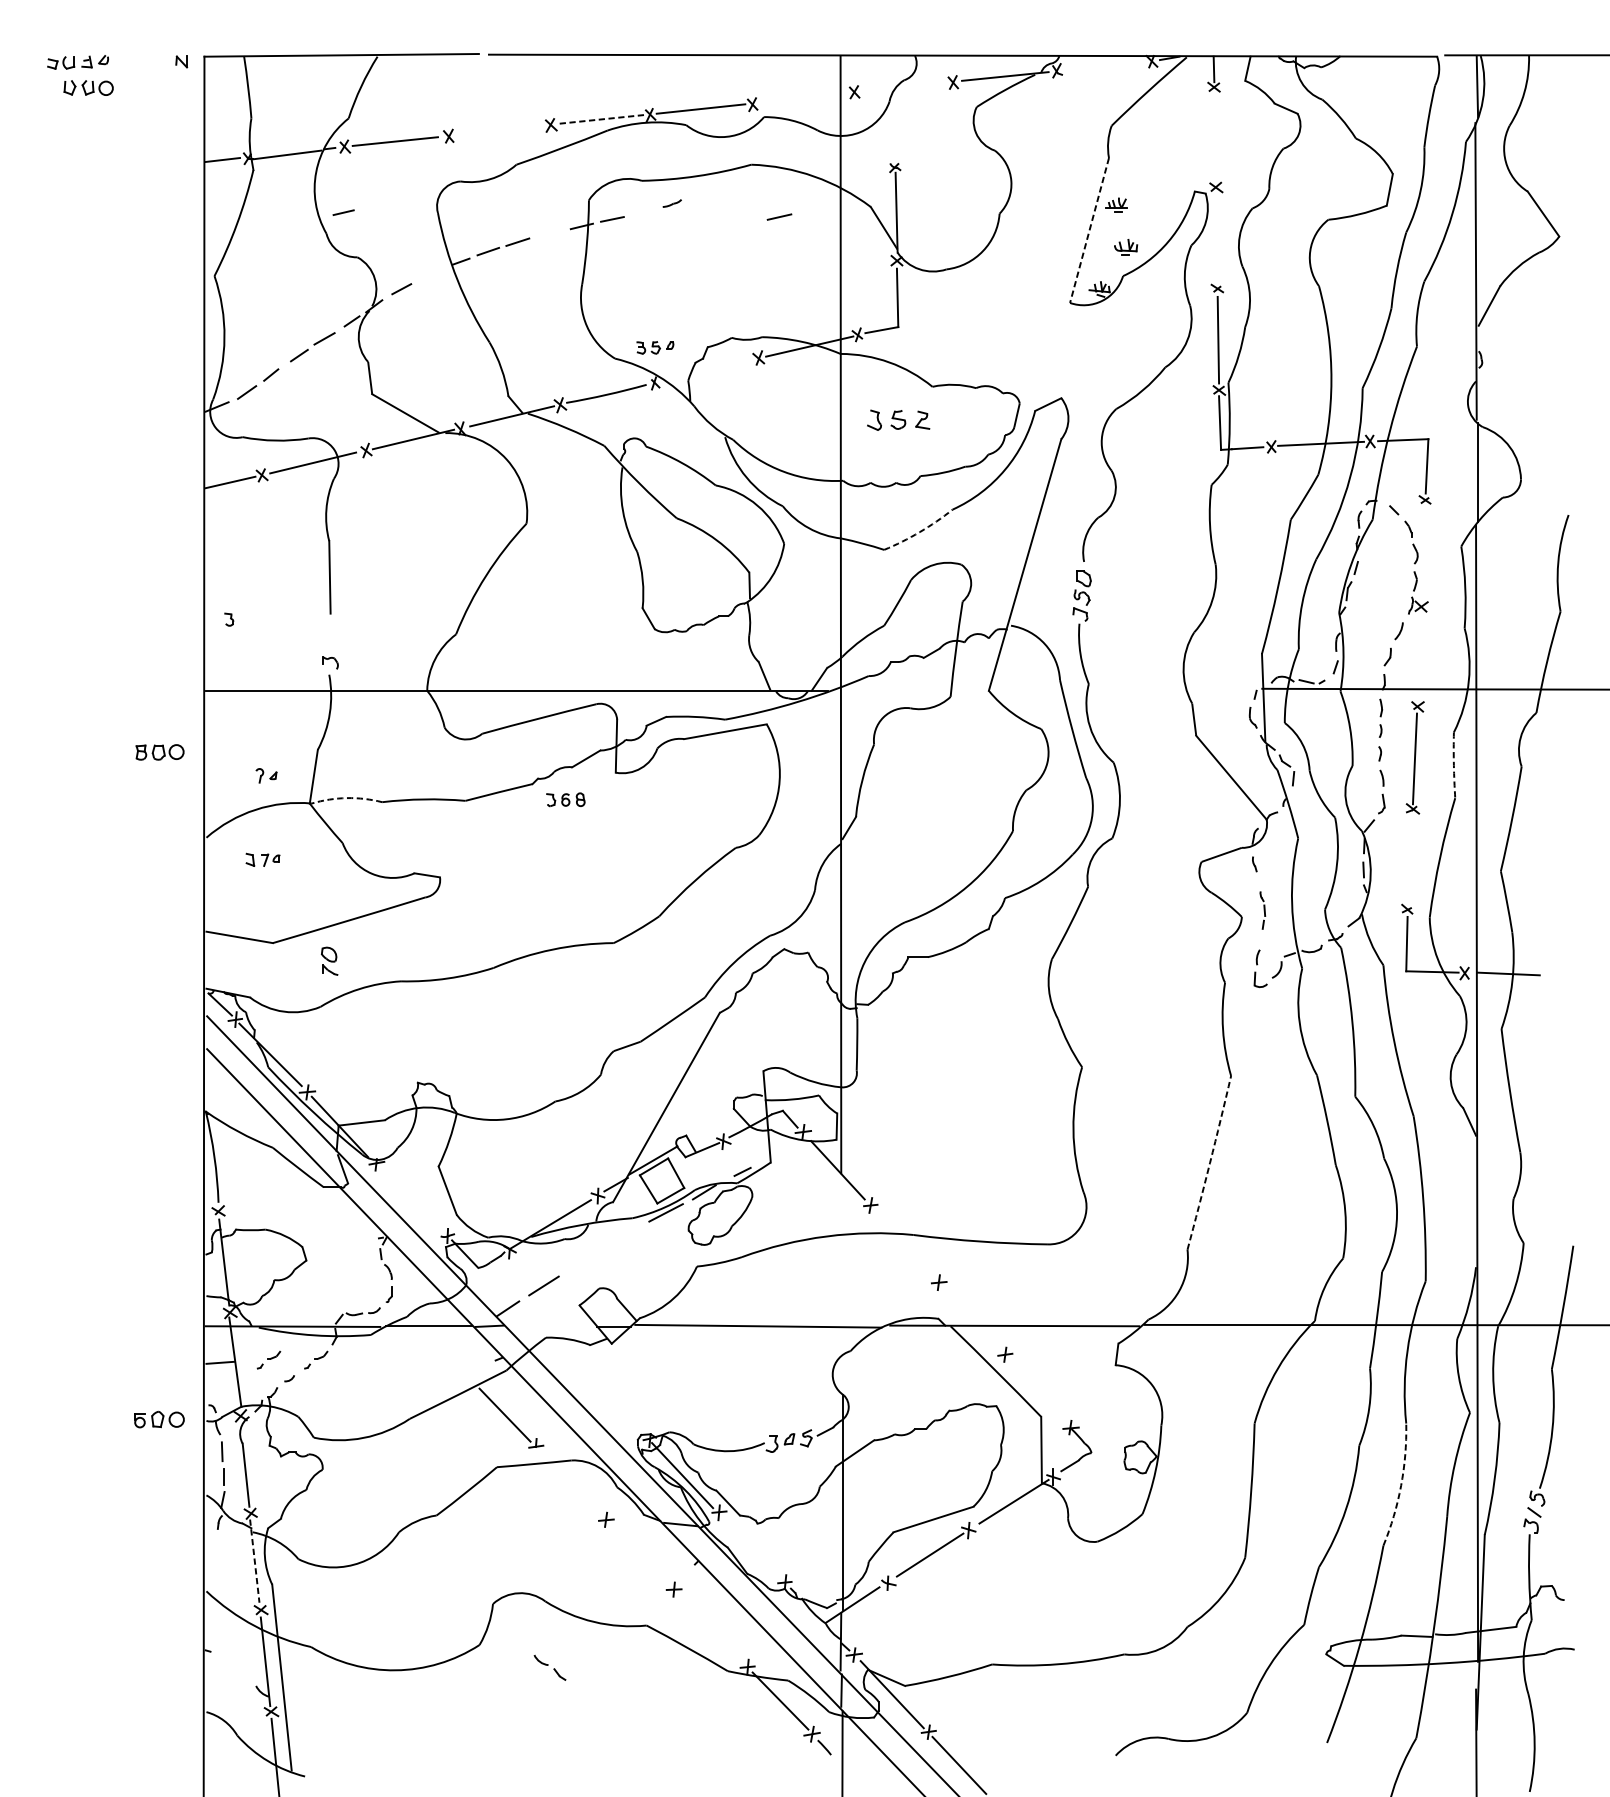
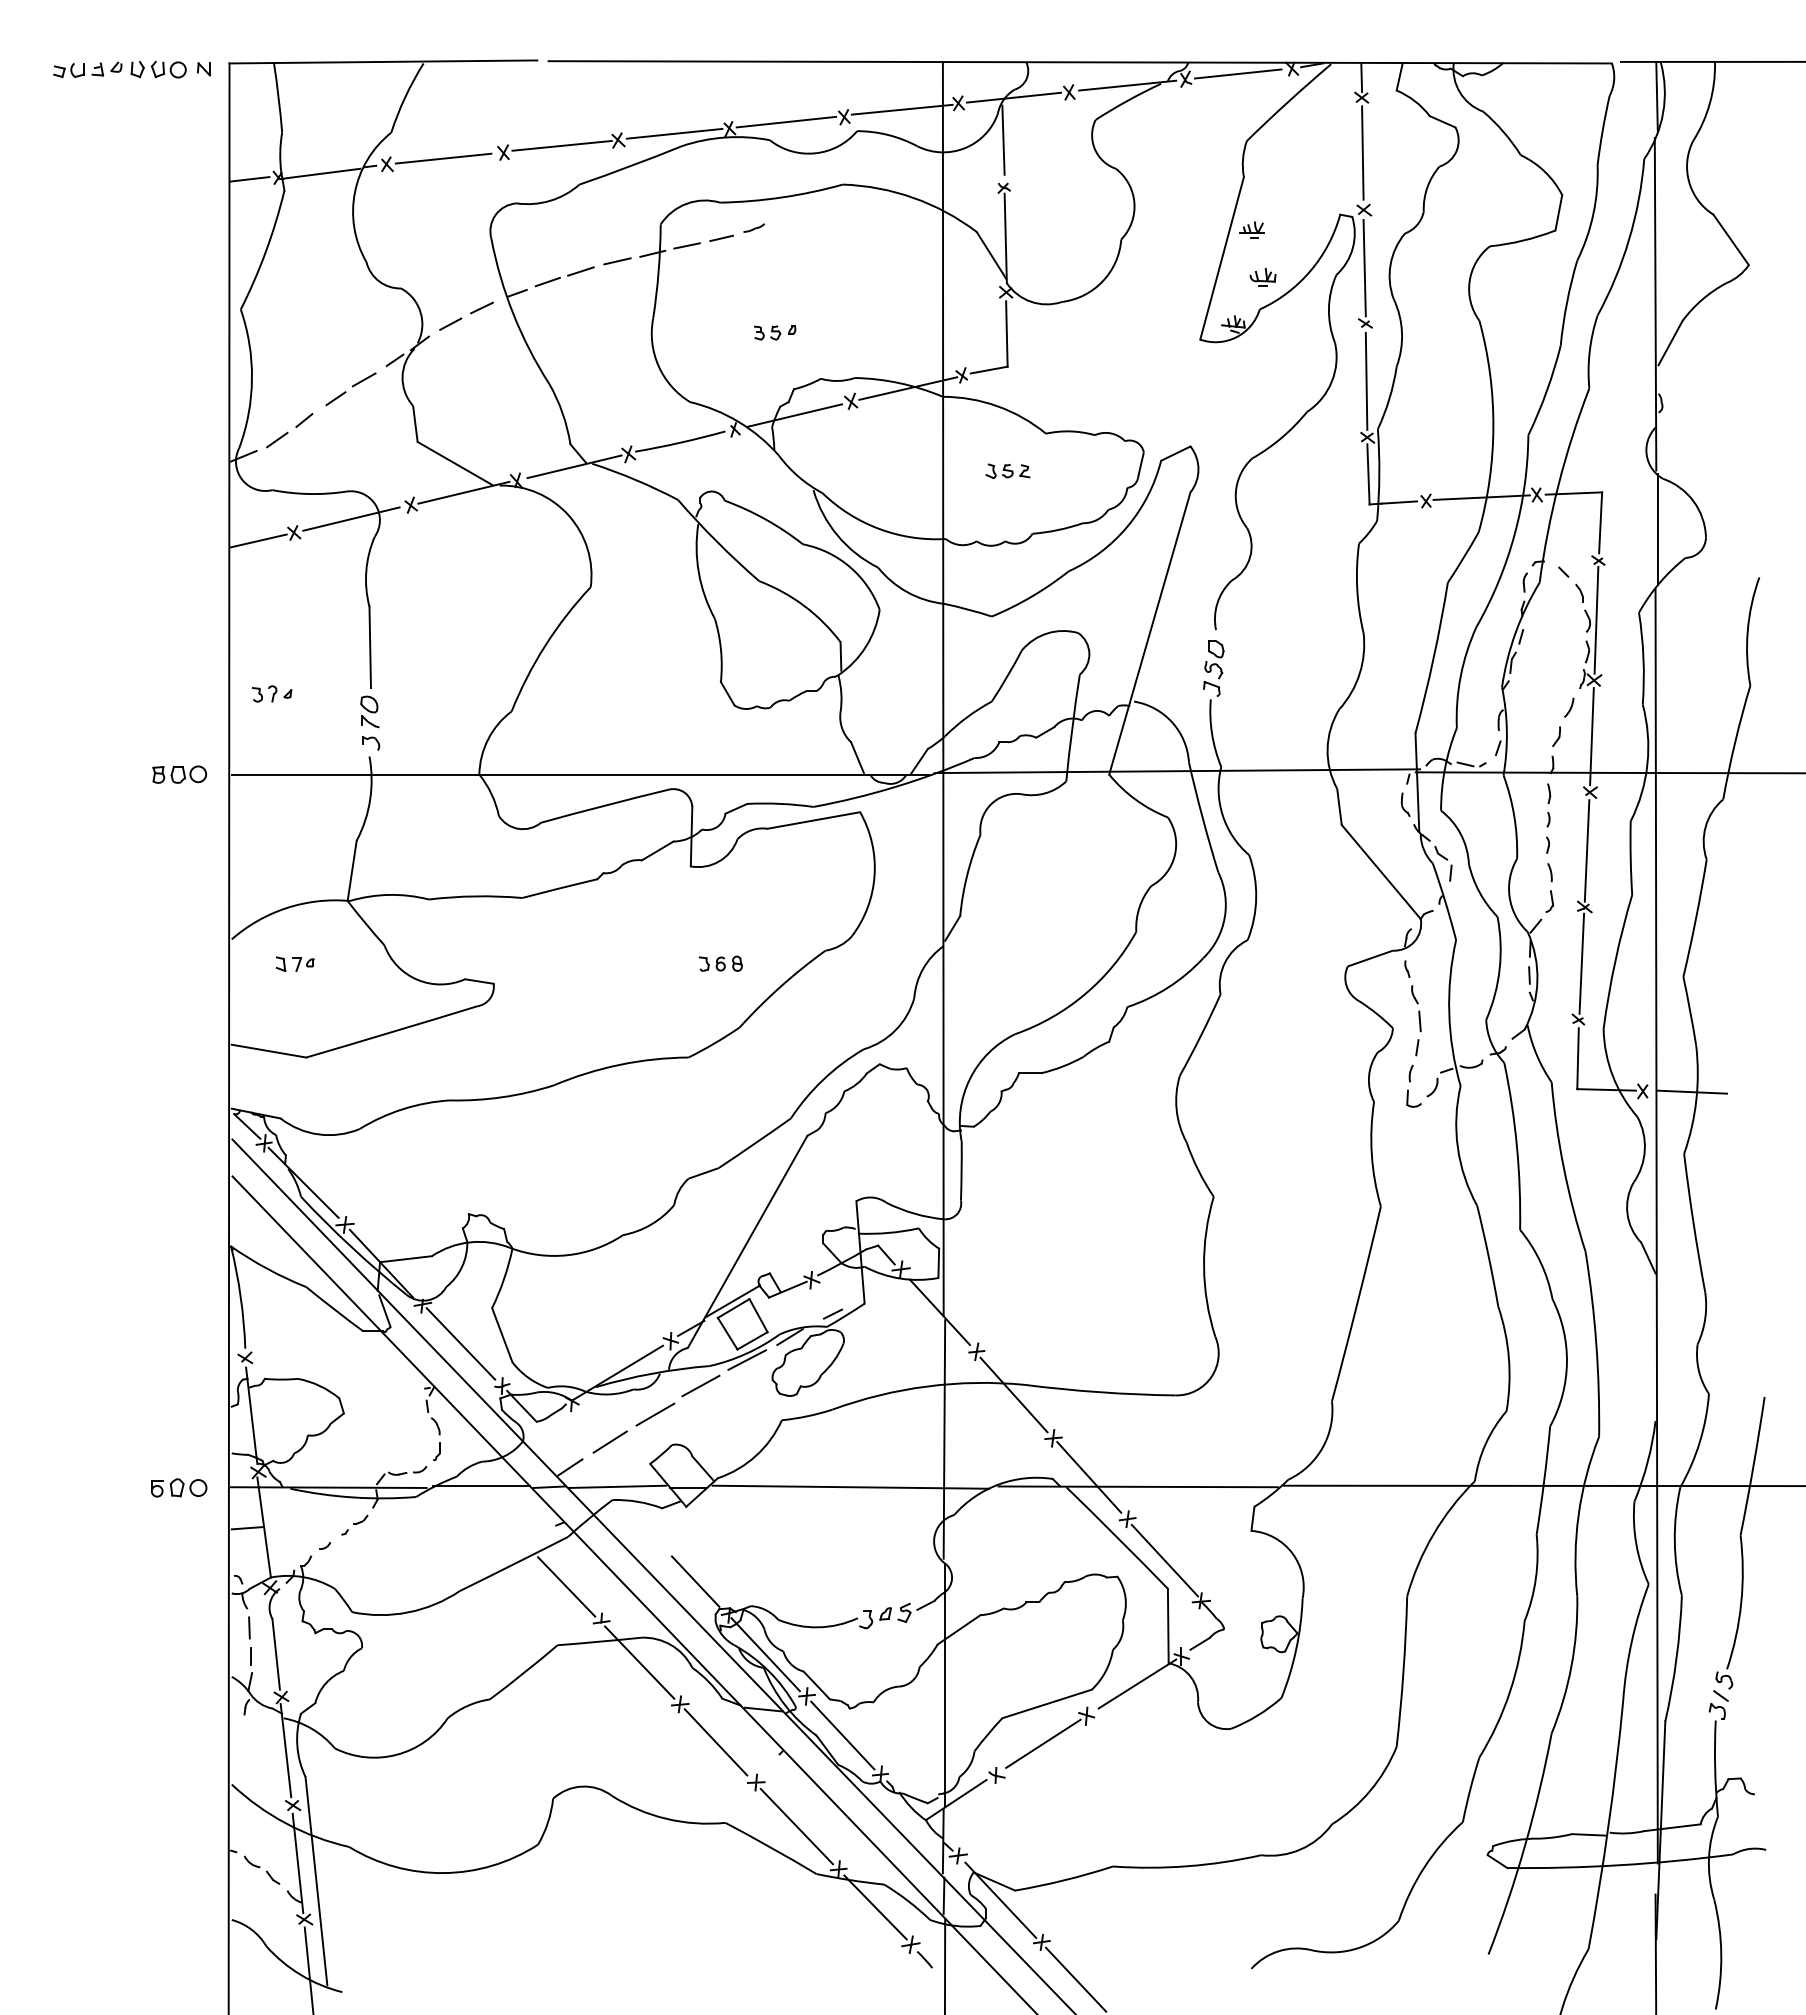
line: (1104, 65) -> (1238, 73), added
part: (88, 87) -> (158, 69), moved
line: (903, 87) -> (1013, 97), added
line: (803, 97) -> (901, 109), added
line: (601, 119) -> (674, 133), dashed -> solid
line: (894, 124) -> (1003, 139), added
line: (500, 129) -> (561, 145), added
line: (1214, 136) -> (1362, 152), added
line: (343, 211) -> (721, 237), moved
line: (779, 217) -> (617, 261), moved
line: (1089, 230) -> (1221, 258), dashed -> solid
line: (1216, 238) -> (1364, 267), added
line: (429, 274) -> (481, 307), added
part: (655, 347) -> (775, 332), moved
line: (708, 370) -> (794, 415), added
part: (898, 420) -> (1007, 471), size x0.62
arc: (919, 532) -> (1031, 596), dashed -> solid
line: (1423, 552) -> (1596, 619), added
line: (1418, 656) -> (1591, 736), added
line: (1049, 688) -> (1177, 771), added
part: (159, 752) -> (179, 774), moved
arc: (1453, 765) -> (1630, 858), dashed -> solid
part: (266, 775) -> (280, 693), moved
arc: (347, 797) -> (389, 894), dashed -> solid
part: (565, 799) -> (720, 963), moved
line: (1410, 859) -> (1581, 963), added
part: (1262, 910) -> (1416, 1020), size x1.67
part: (329, 960) -> (369, 711), moved
arc: (1210, 1163) -> (1357, 1304), dashed -> solid
line: (410, 1198) -> (460, 1343), added
line: (624, 1235) -> (700, 1385), added
line: (903, 1243) -> (1013, 1394), added
line: (584, 1261) -> (655, 1414), added
line: (842, 1283) -> (944, 1439), added
line: (971, 1317) -> (1089, 1477), added
line: (549, 1325) -> (616, 1486), added
part: (268, 1359) -> (301, 1524), removed
line: (1038, 1391) -> (1164, 1560), added
line: (619, 1410) -> (695, 1581), added
part: (159, 1419) -> (179, 1487), moved
line: (570, 1482) -> (639, 1662), added
arc: (1401, 1486) -> (1571, 1666), dashed -> solid
line: (751, 1547) -> (842, 1735), added
line: (637, 1553) -> (715, 1742), added
line: (254, 1561) -> (285, 1750), dashed -> solid
line: (710, 1628) -> (796, 1826), added
part: (550, 1667) -> (262, 1869), moved

